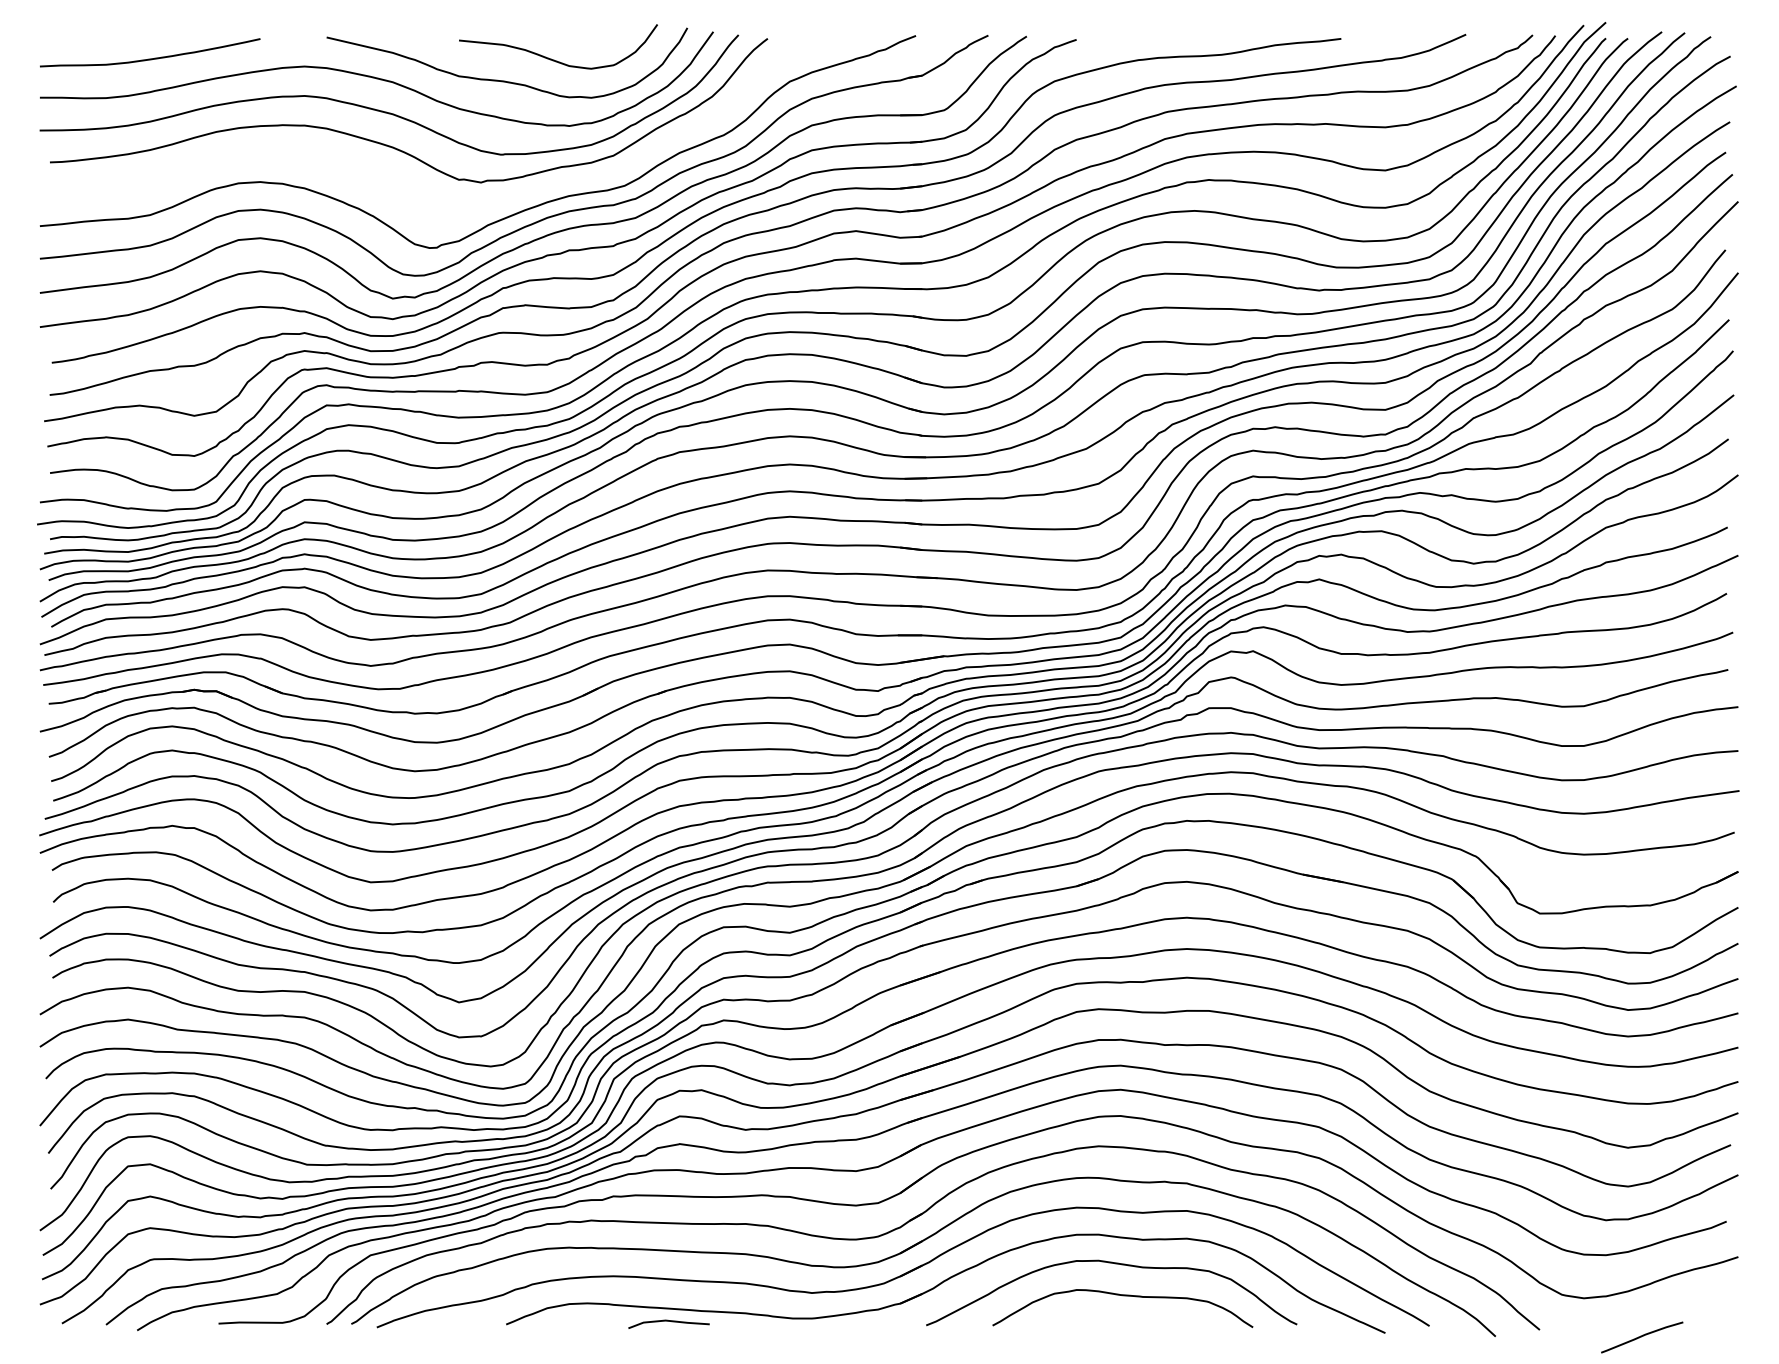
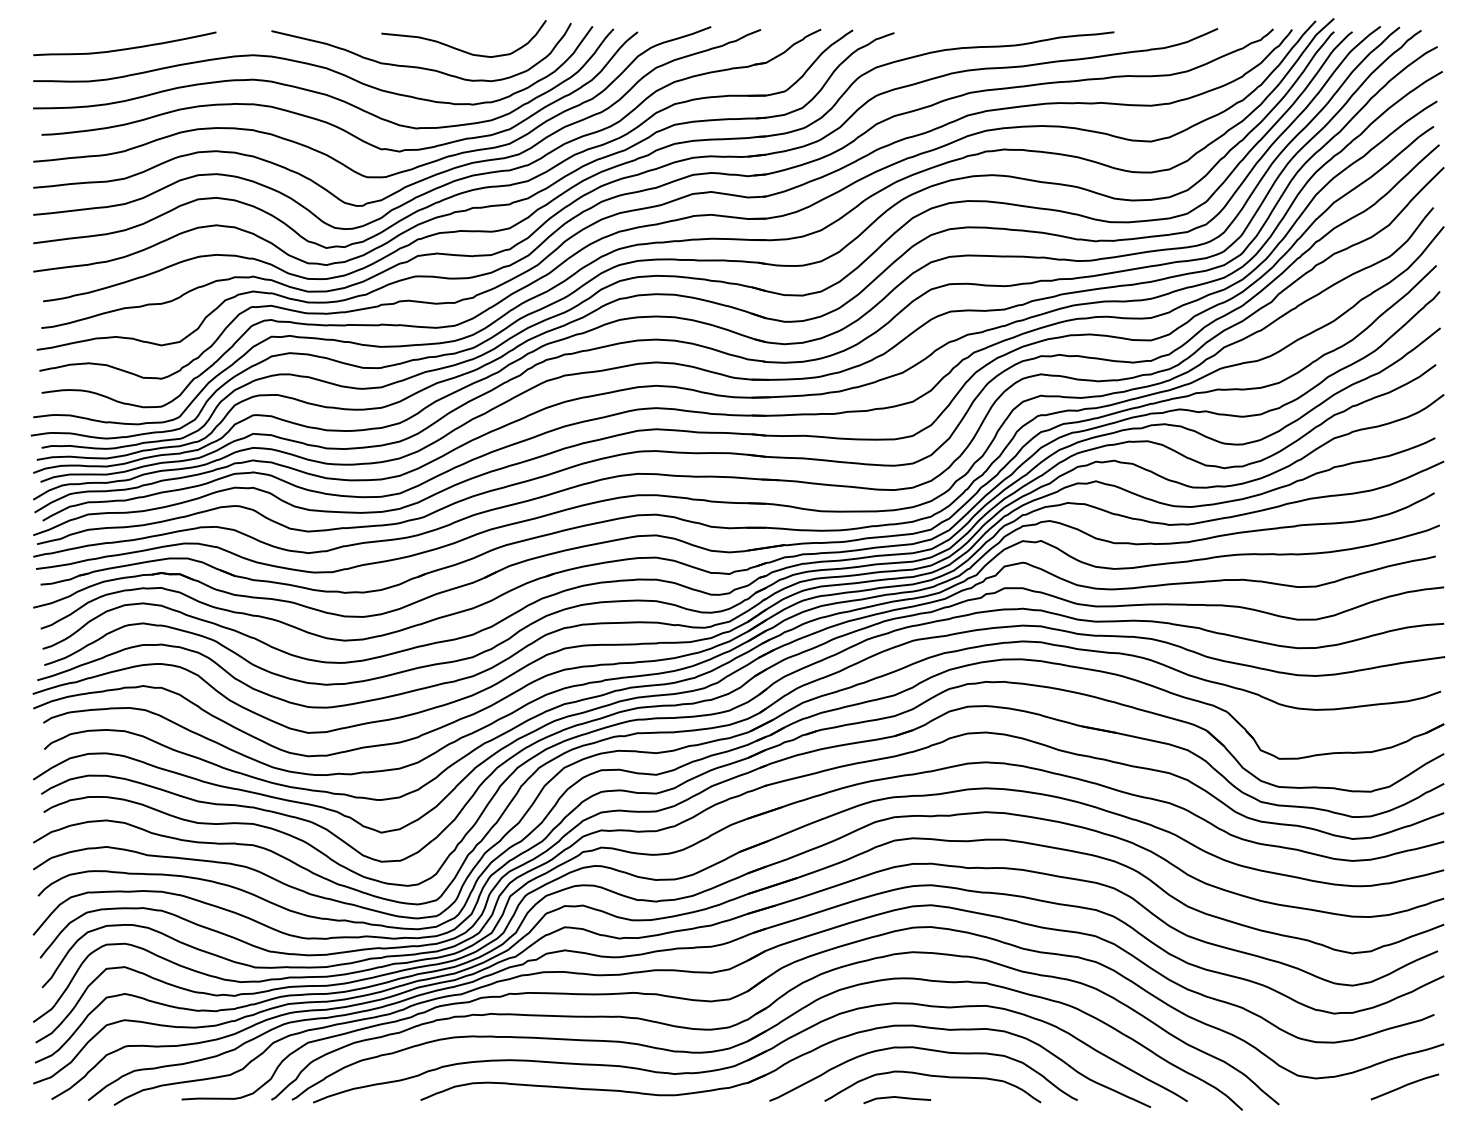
curve: (407, 193) -> (338, 160), added
line: (668, 1321) -> (896, 1097), moved
curve: (1642, 1336) -> (1405, 1086), moved

